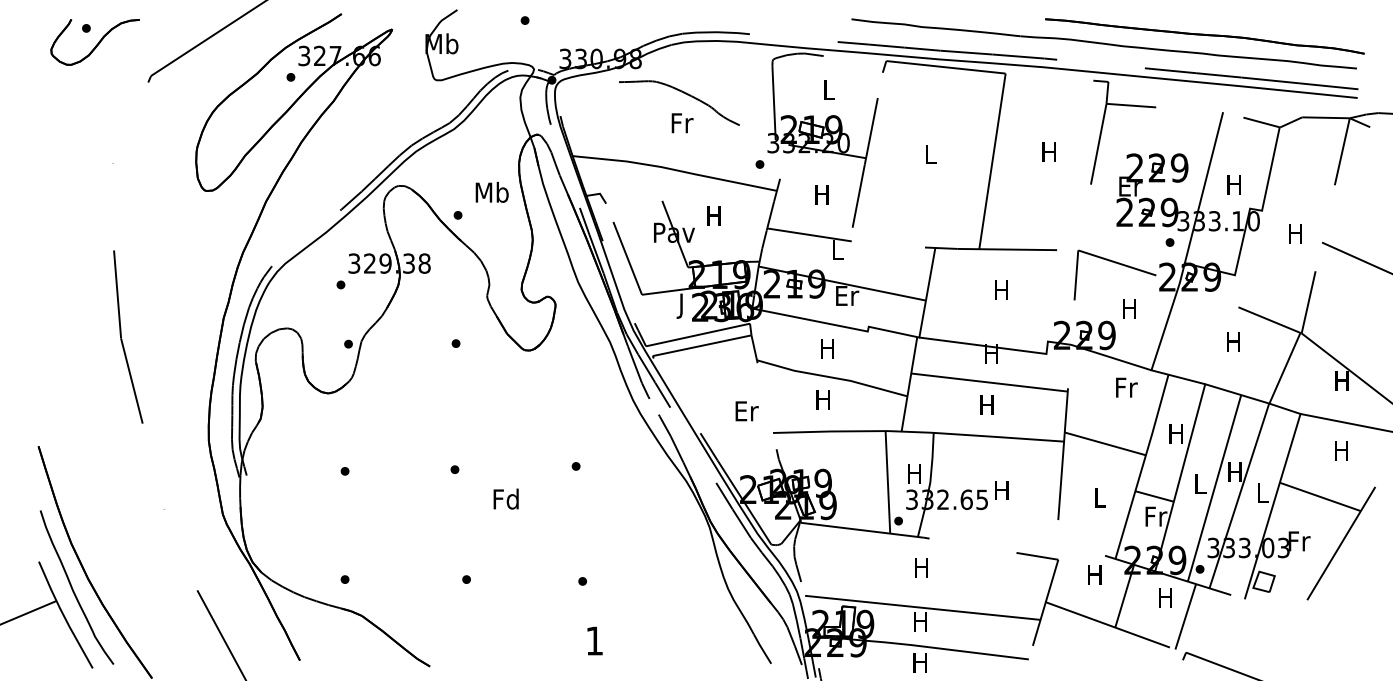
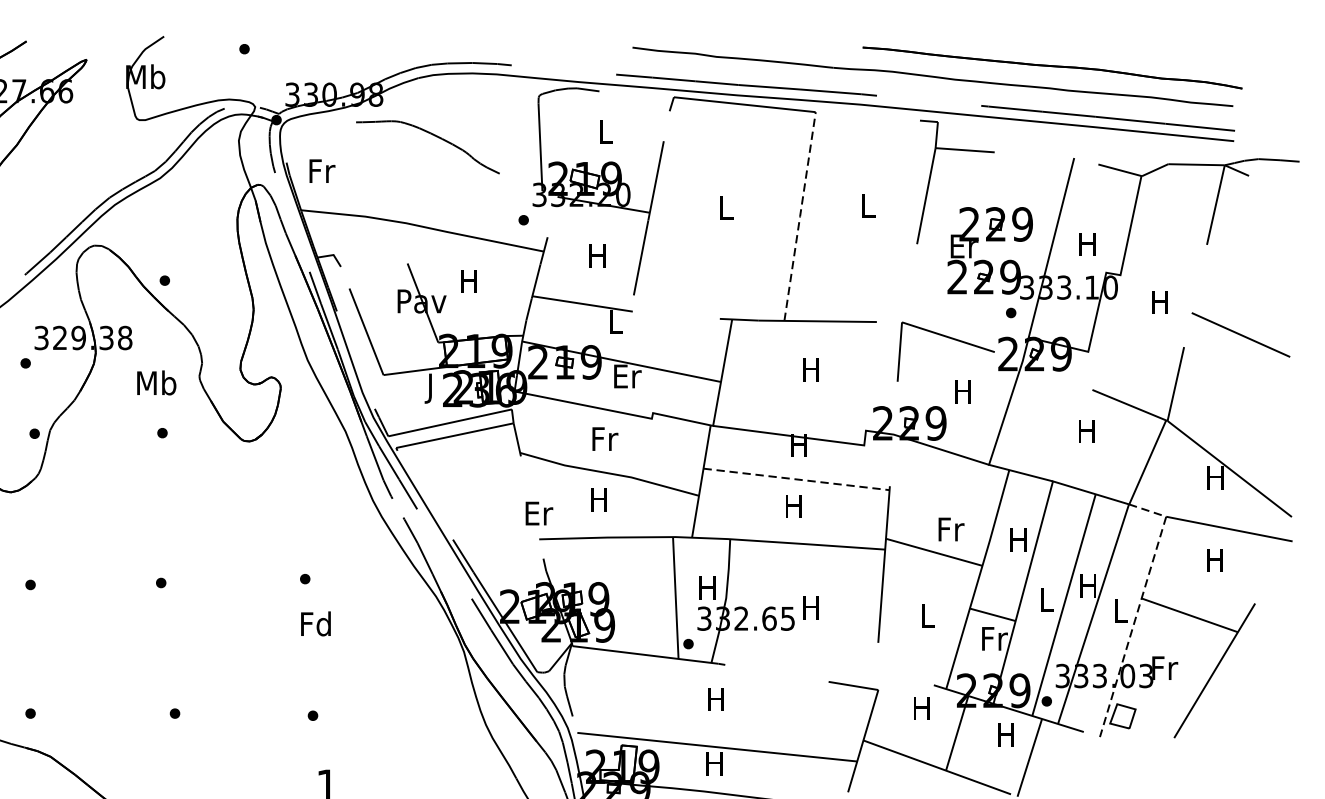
text: (682, 123) -> (322, 171), moved
text: (1048, 151) -> (866, 204), H -> L
line: (992, 161) -> (800, 216), solid -> dashed
text: (491, 191) -> (155, 381), moved
text: (828, 348) -> (605, 438), H -> Fr
line: (989, 382) -> (796, 479), solid -> dashed
text: (1126, 387) -> (951, 529), moved
text: (746, 411) -> (538, 513), moved
line: (1277, 490) -> (1138, 607), solid -> dashed
text: (505, 498) -> (315, 623), moved

